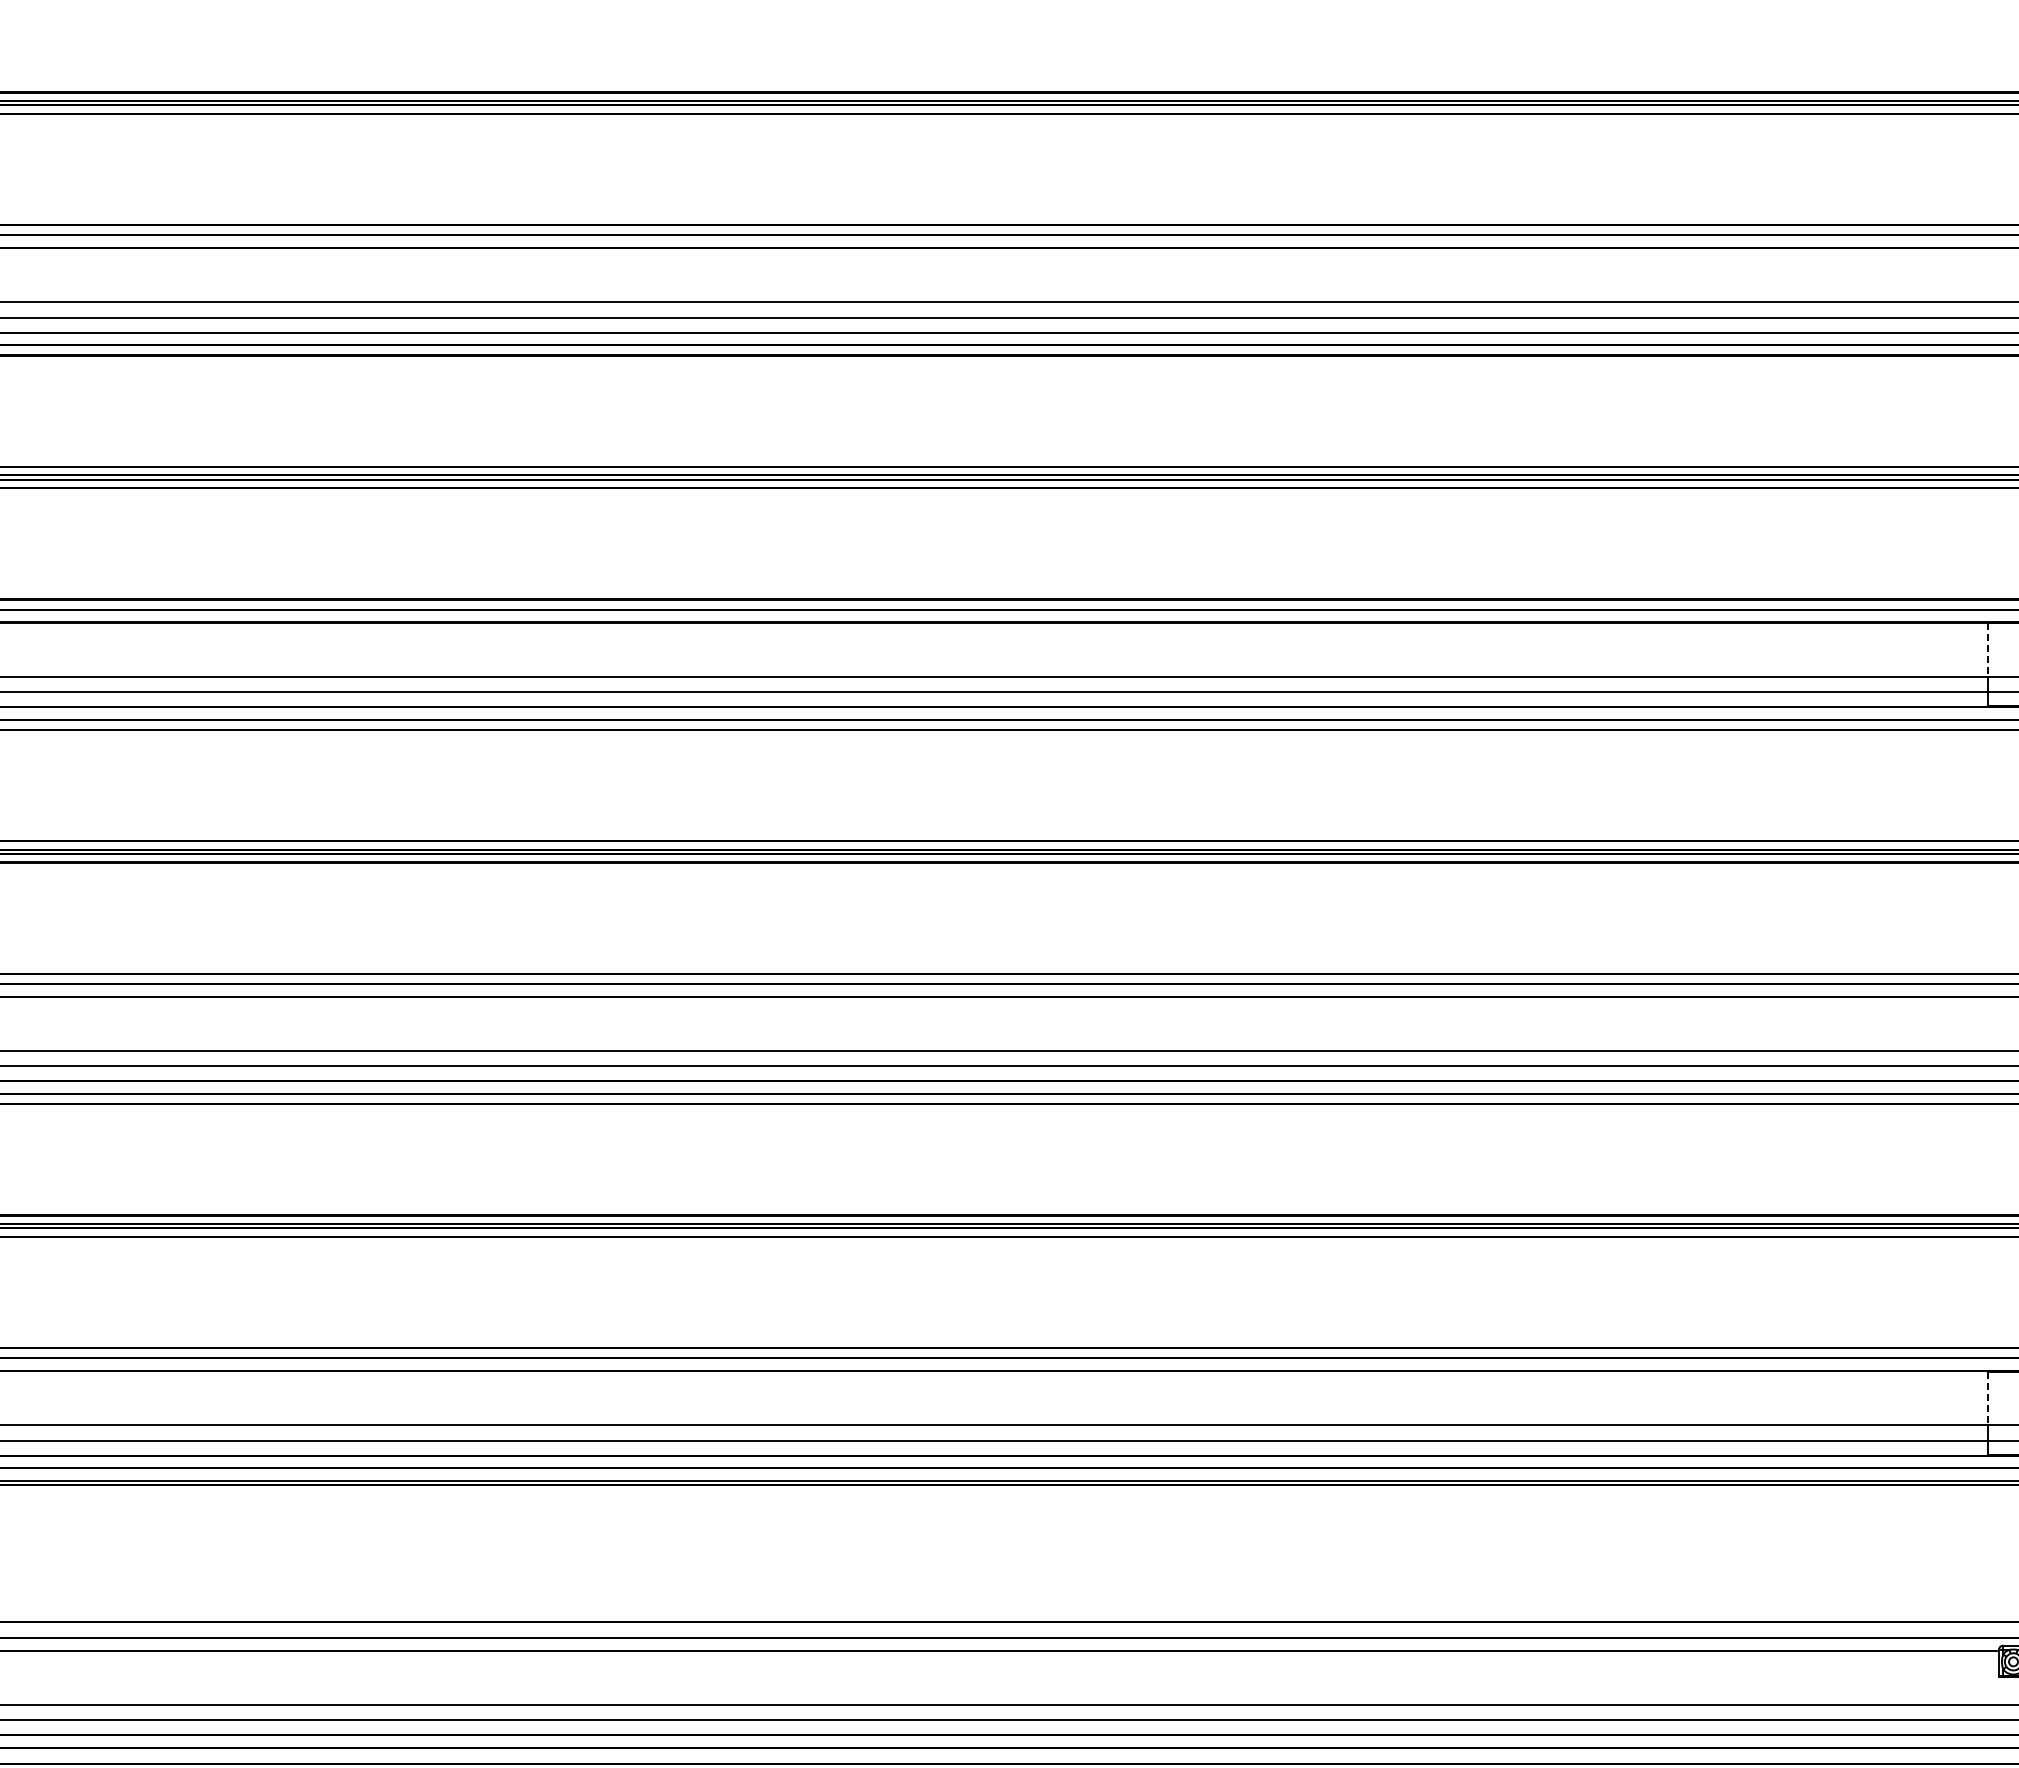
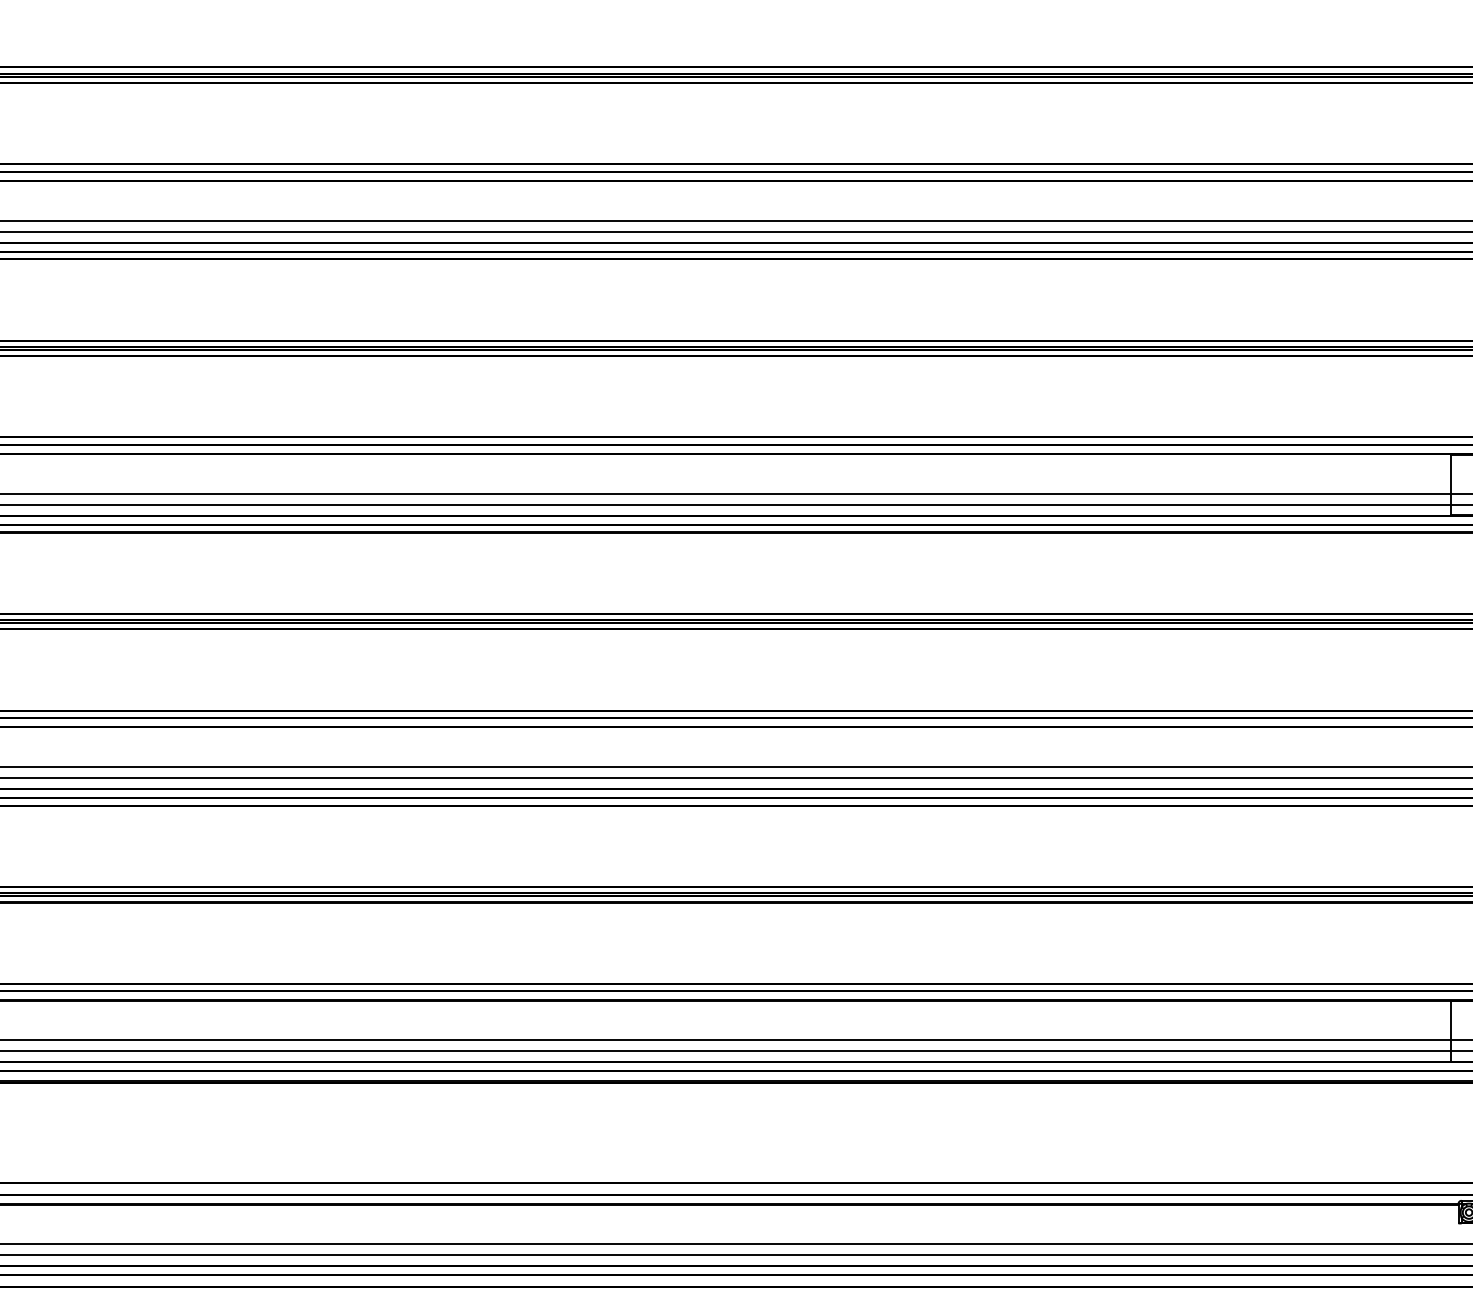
line: (1988, 650) -> (1450, 474), dashed -> solid
line: (1988, 1398) -> (1450, 1020), dashed -> solid

